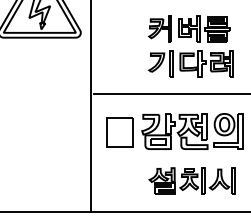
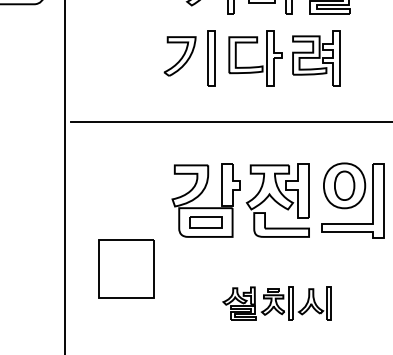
part: (190, 63) -> (250, 58), moved
part: (119, 132) -> (125, 269), moved
part: (191, 180) -> (275, 302), size x0.6

